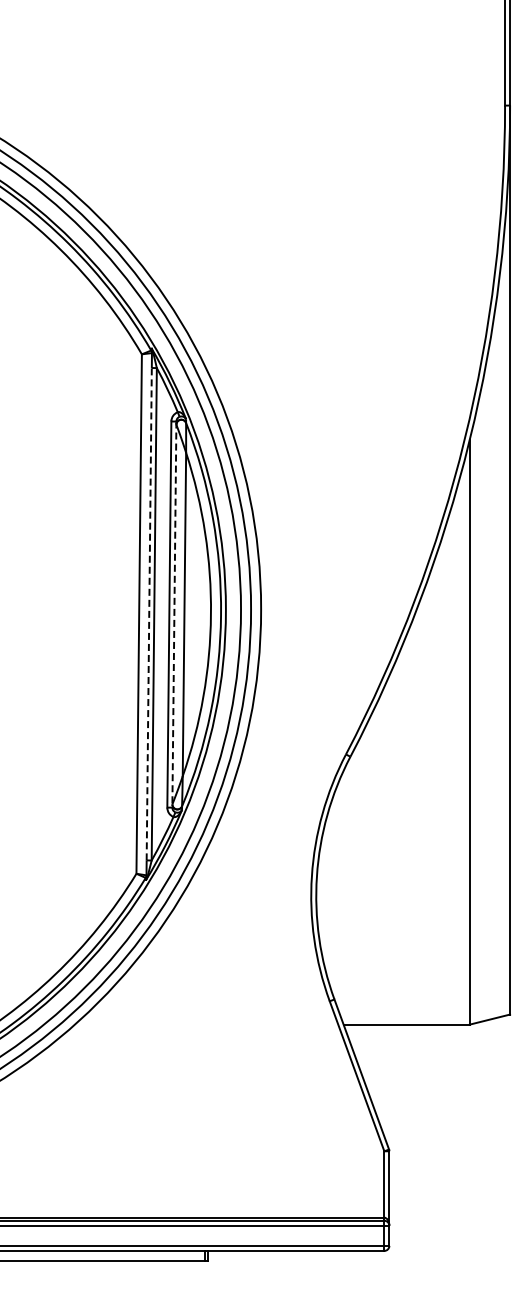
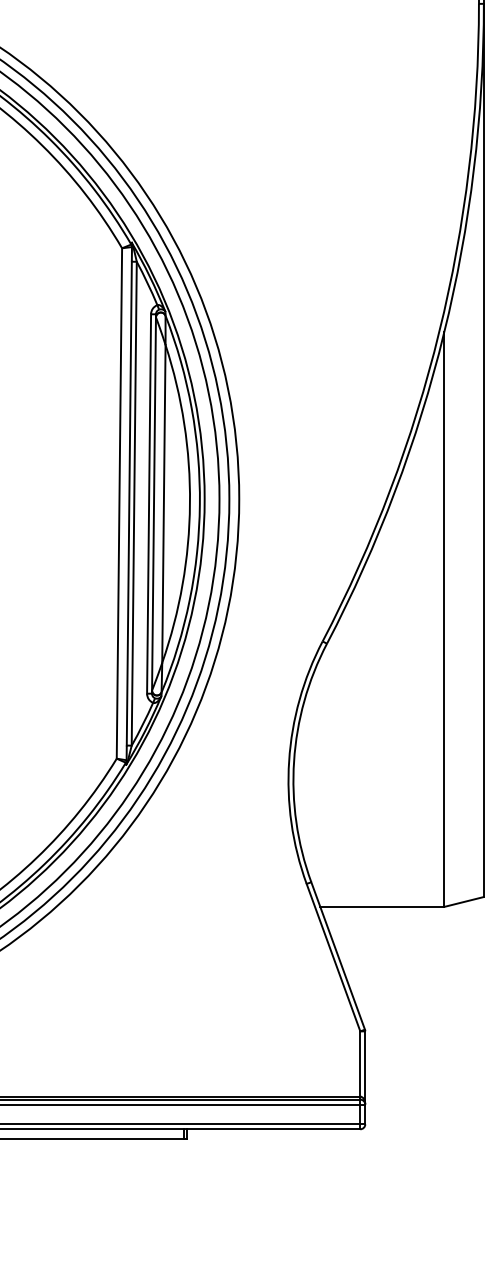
line: (149, 613) -> (129, 502), dashed -> solid
line: (174, 615) -> (154, 504), dashed -> solid

